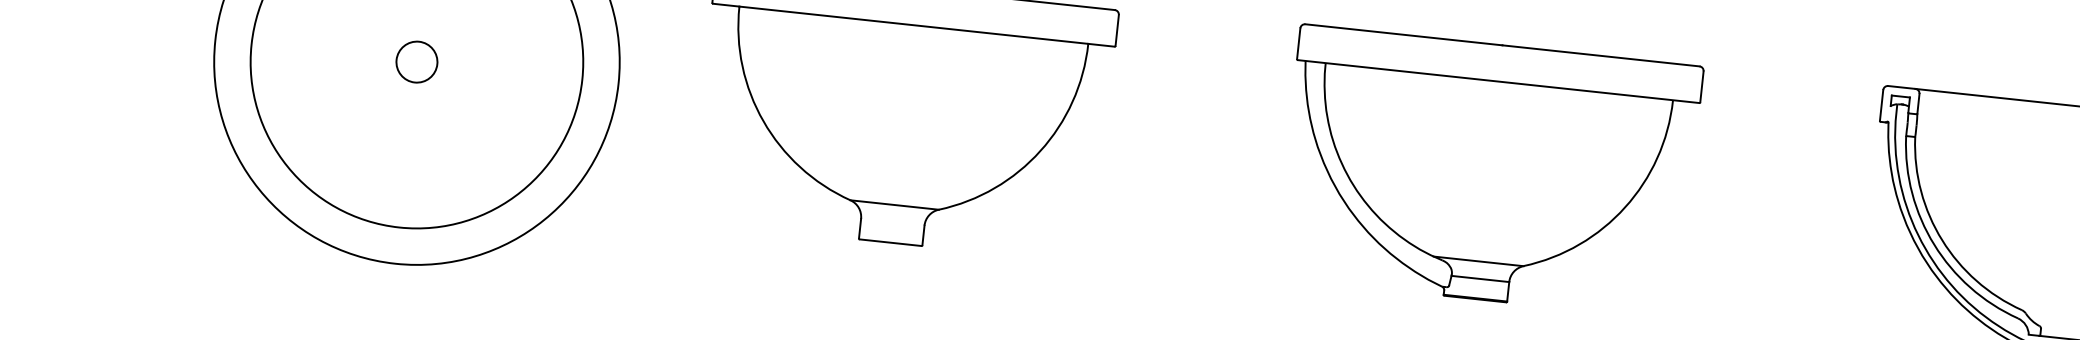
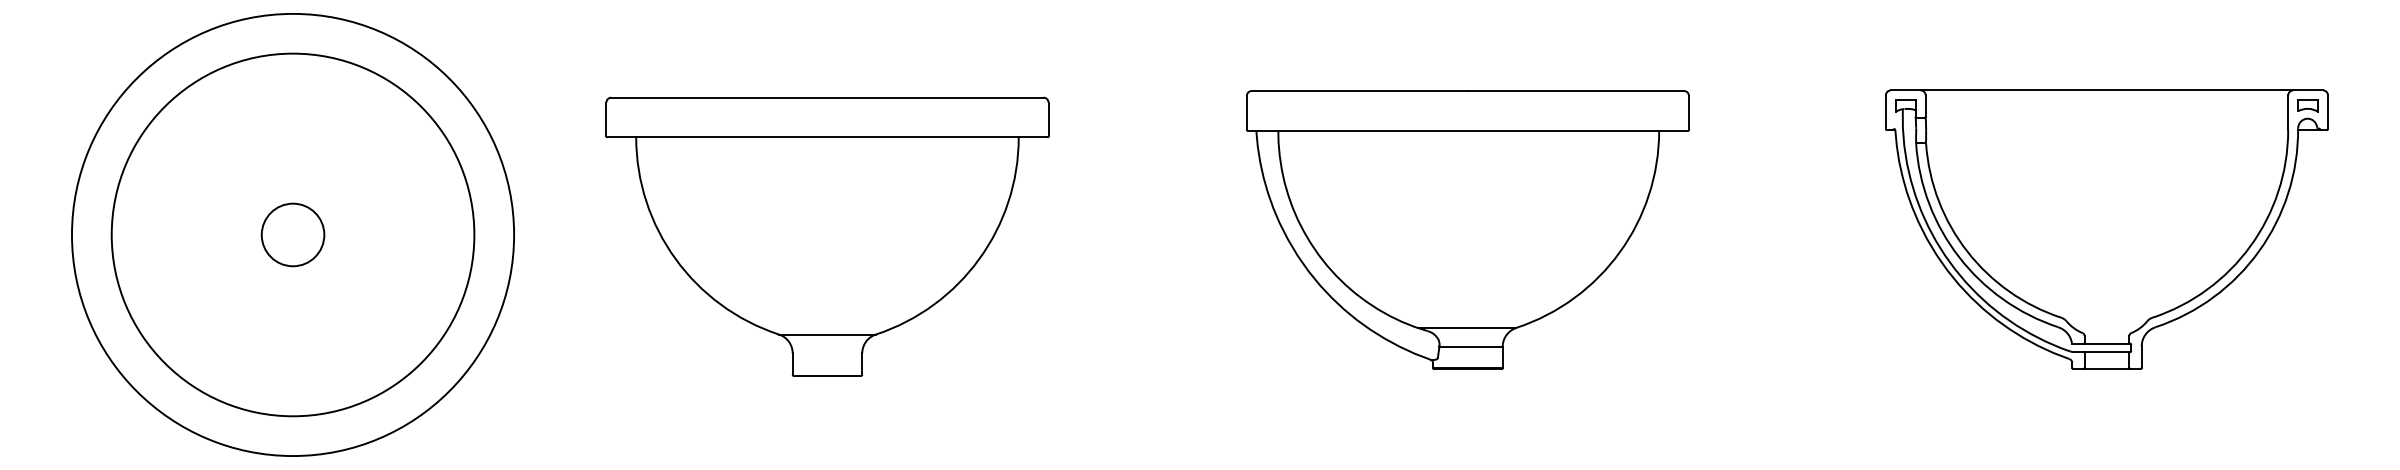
circle: (416, 61) -> (292, 234), size x1.4

